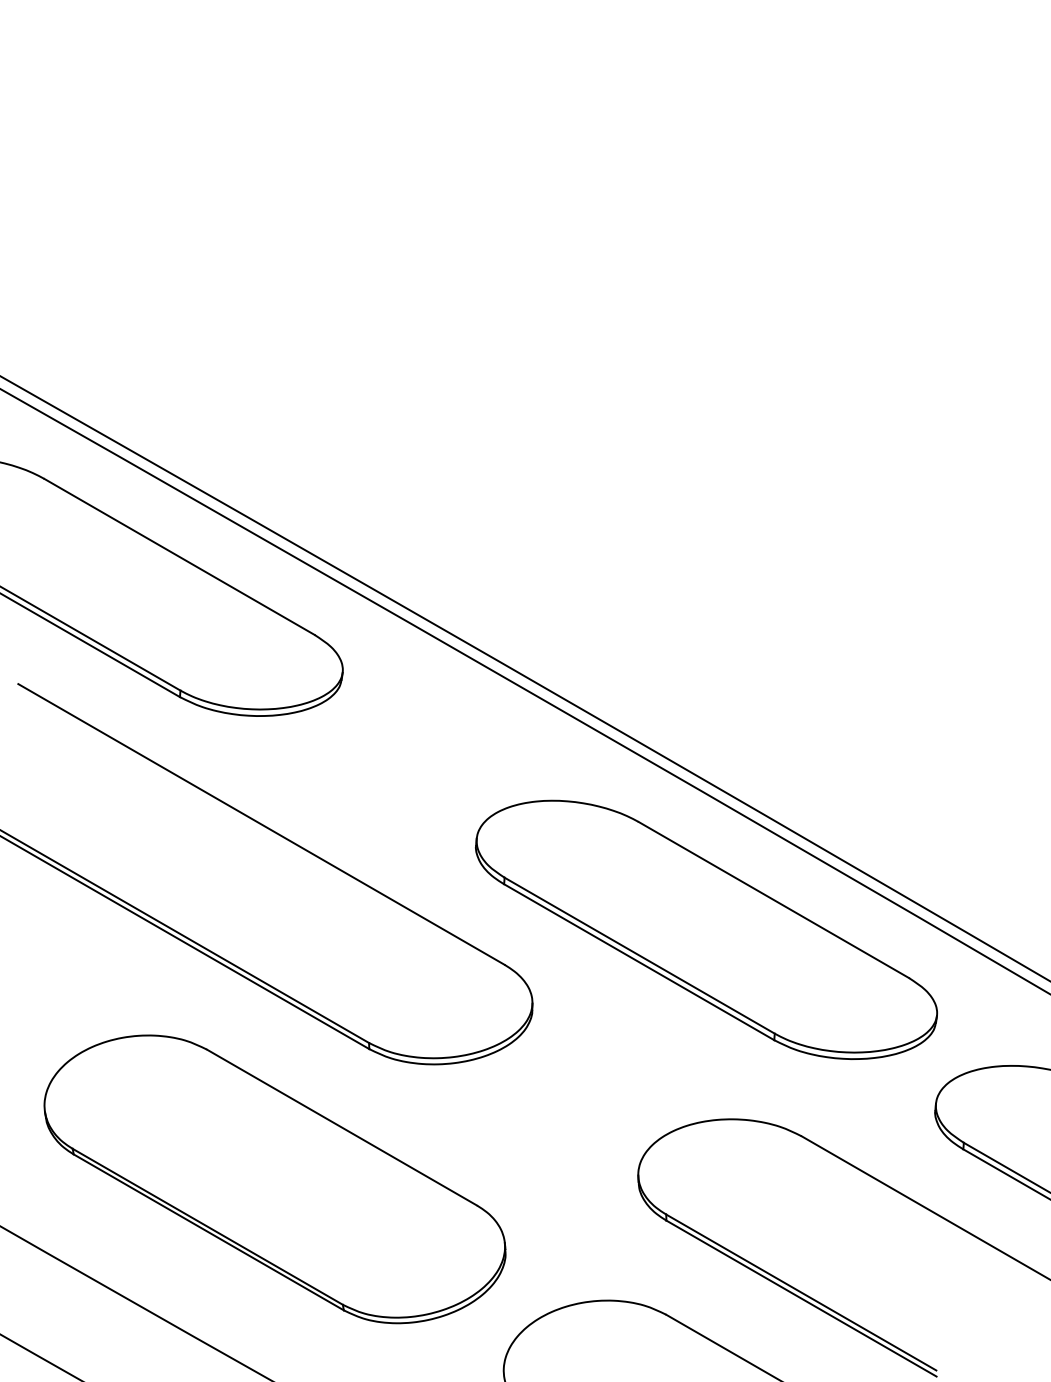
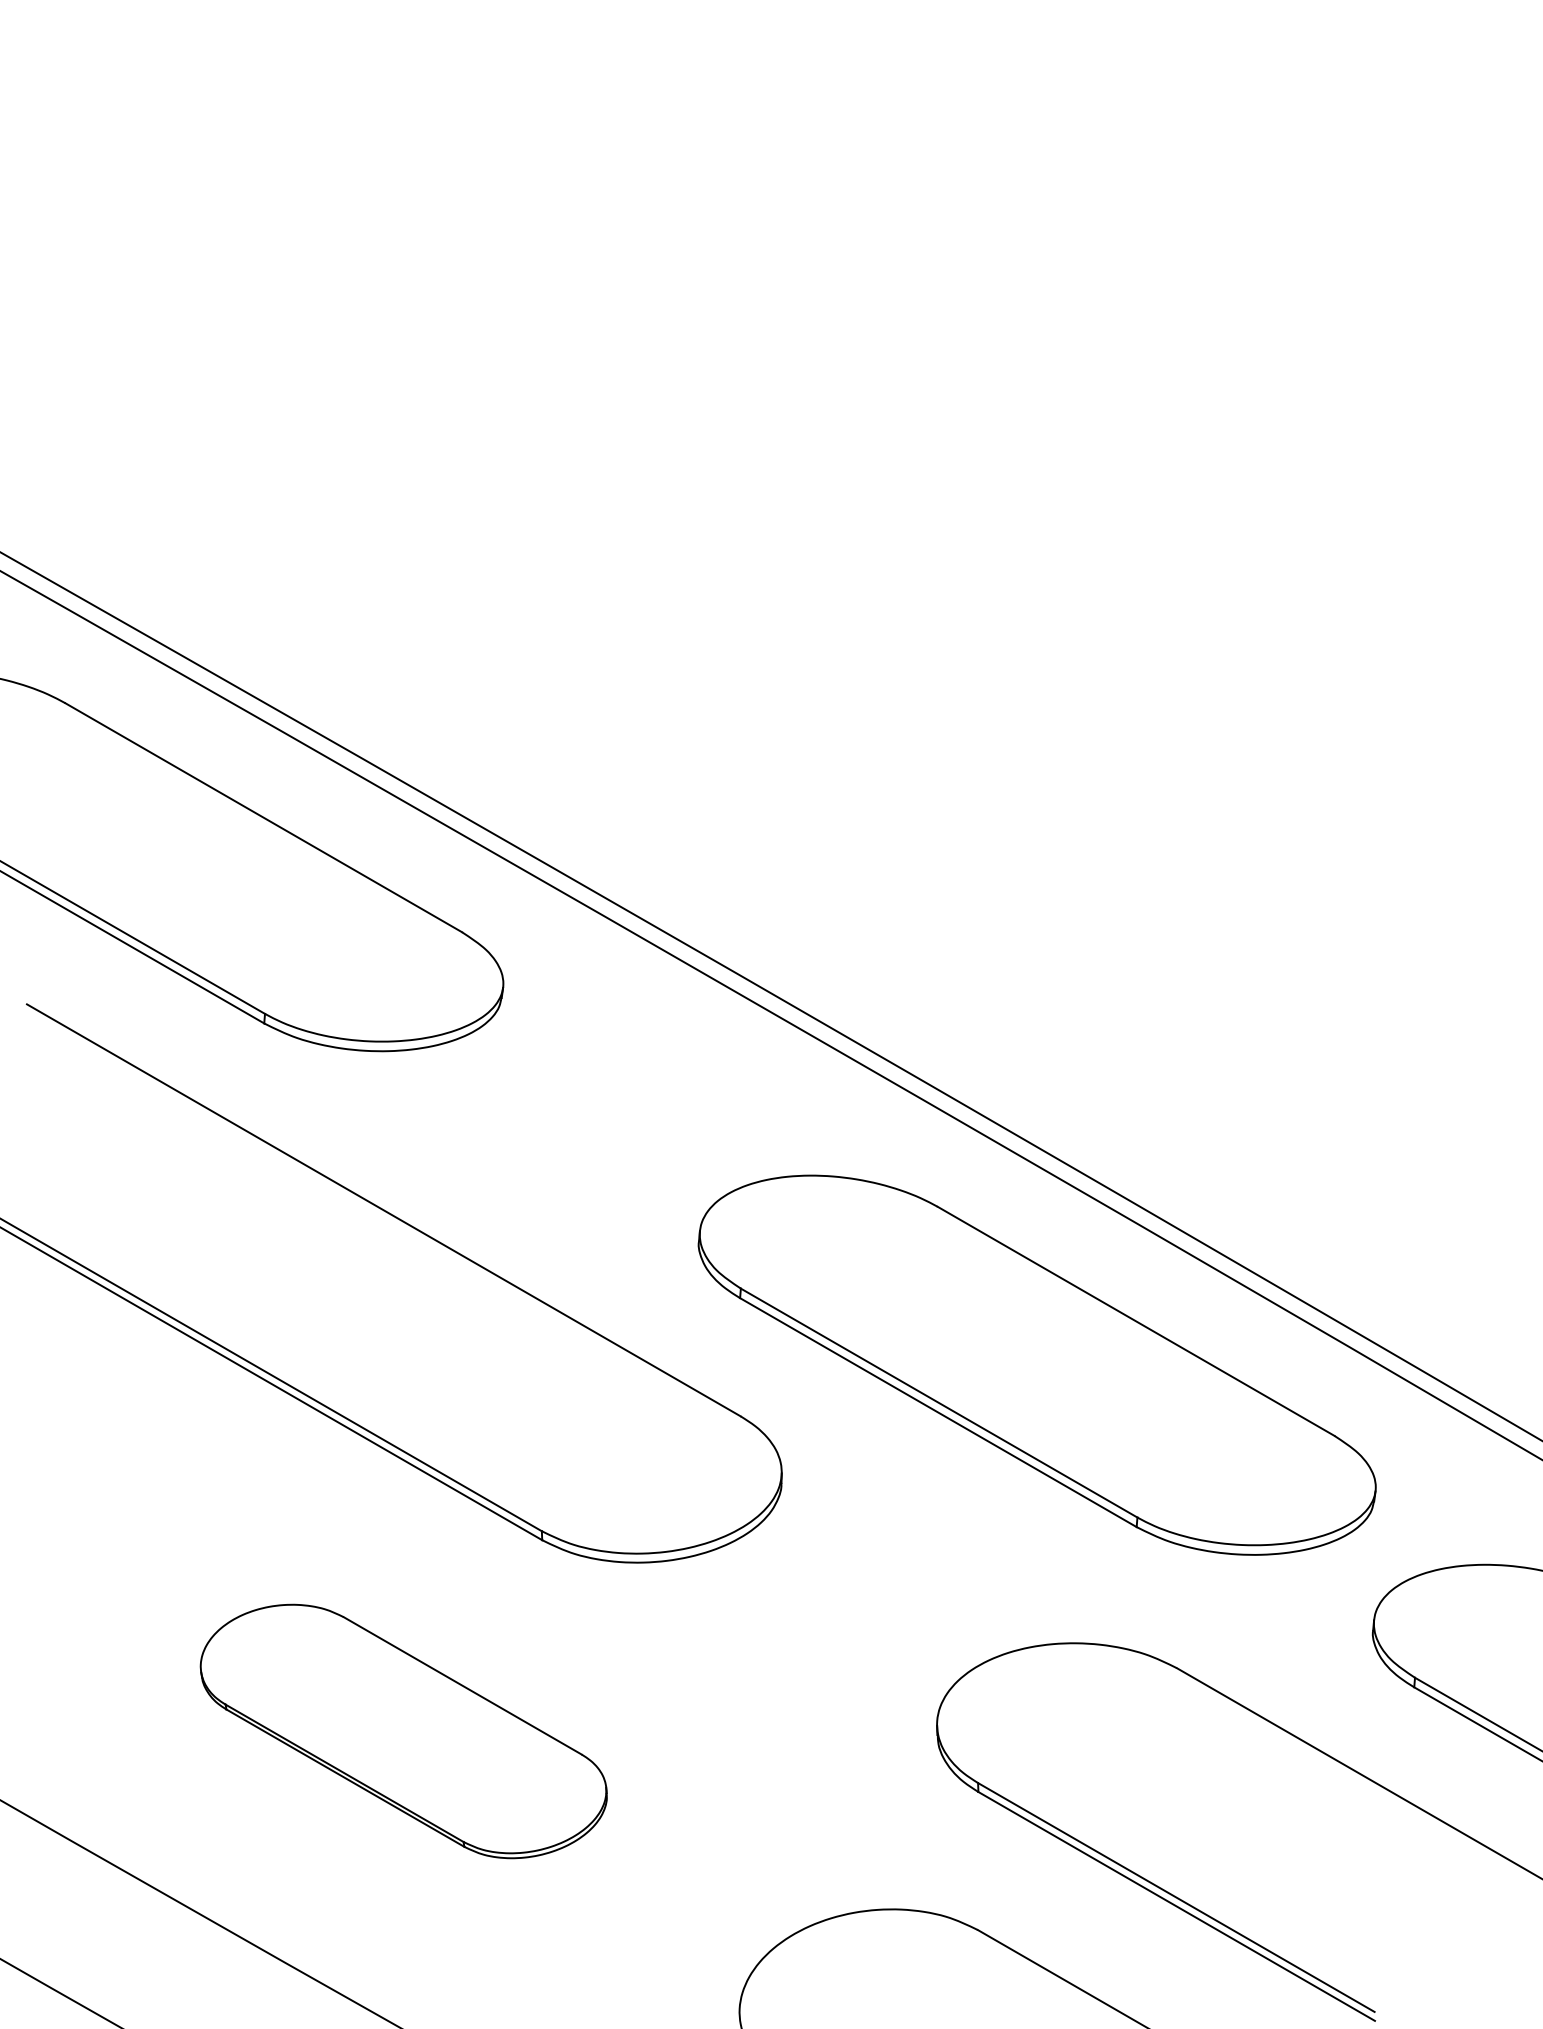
part: (274, 1179) -> (403, 1731), size x0.6

